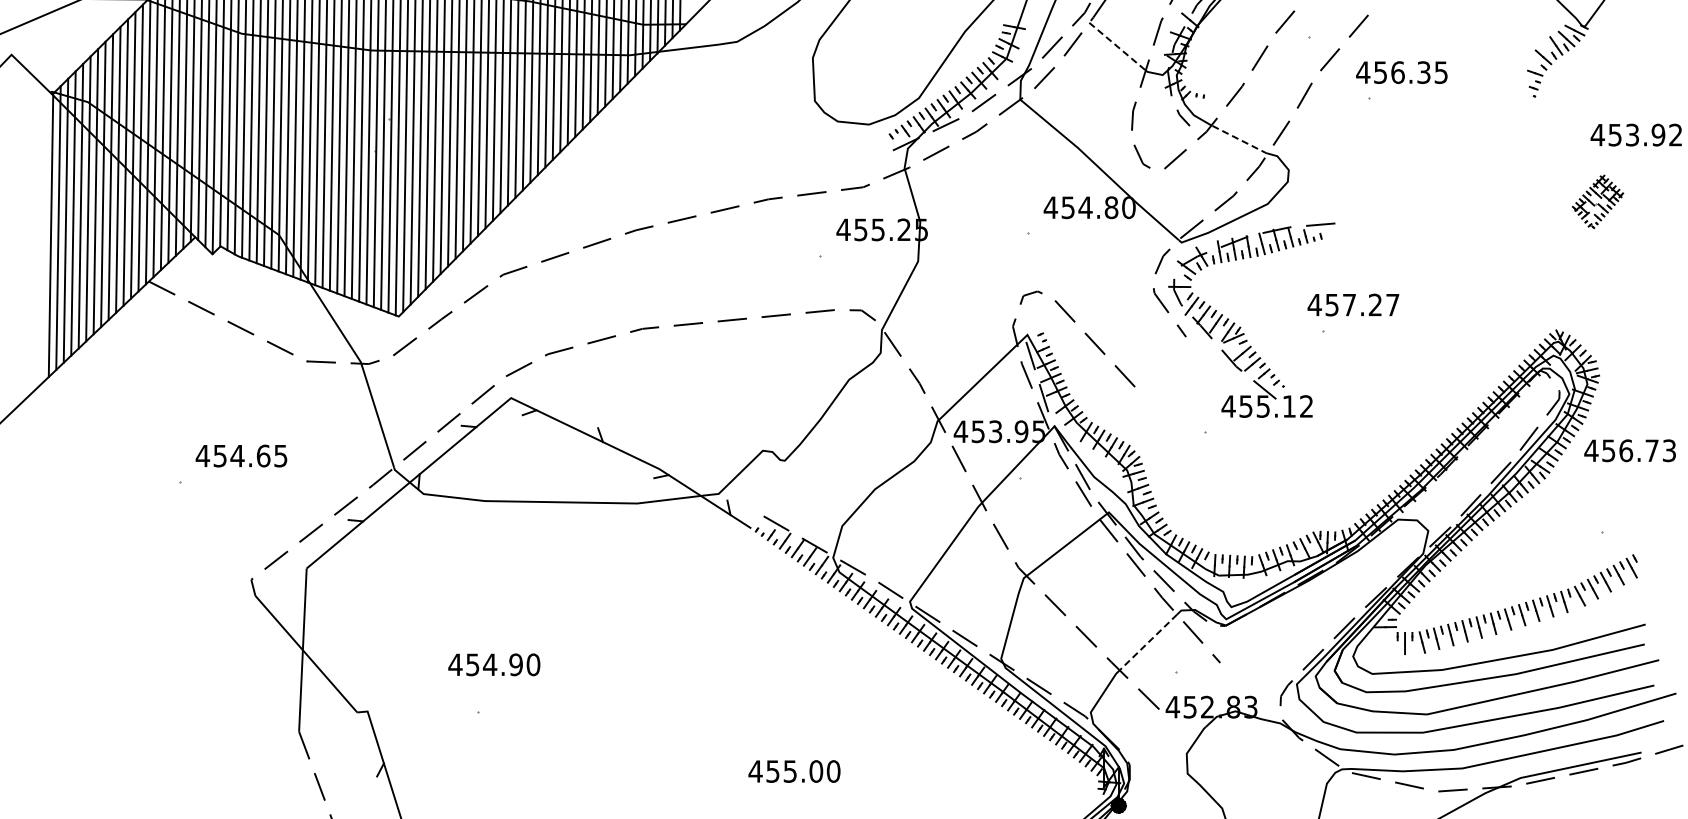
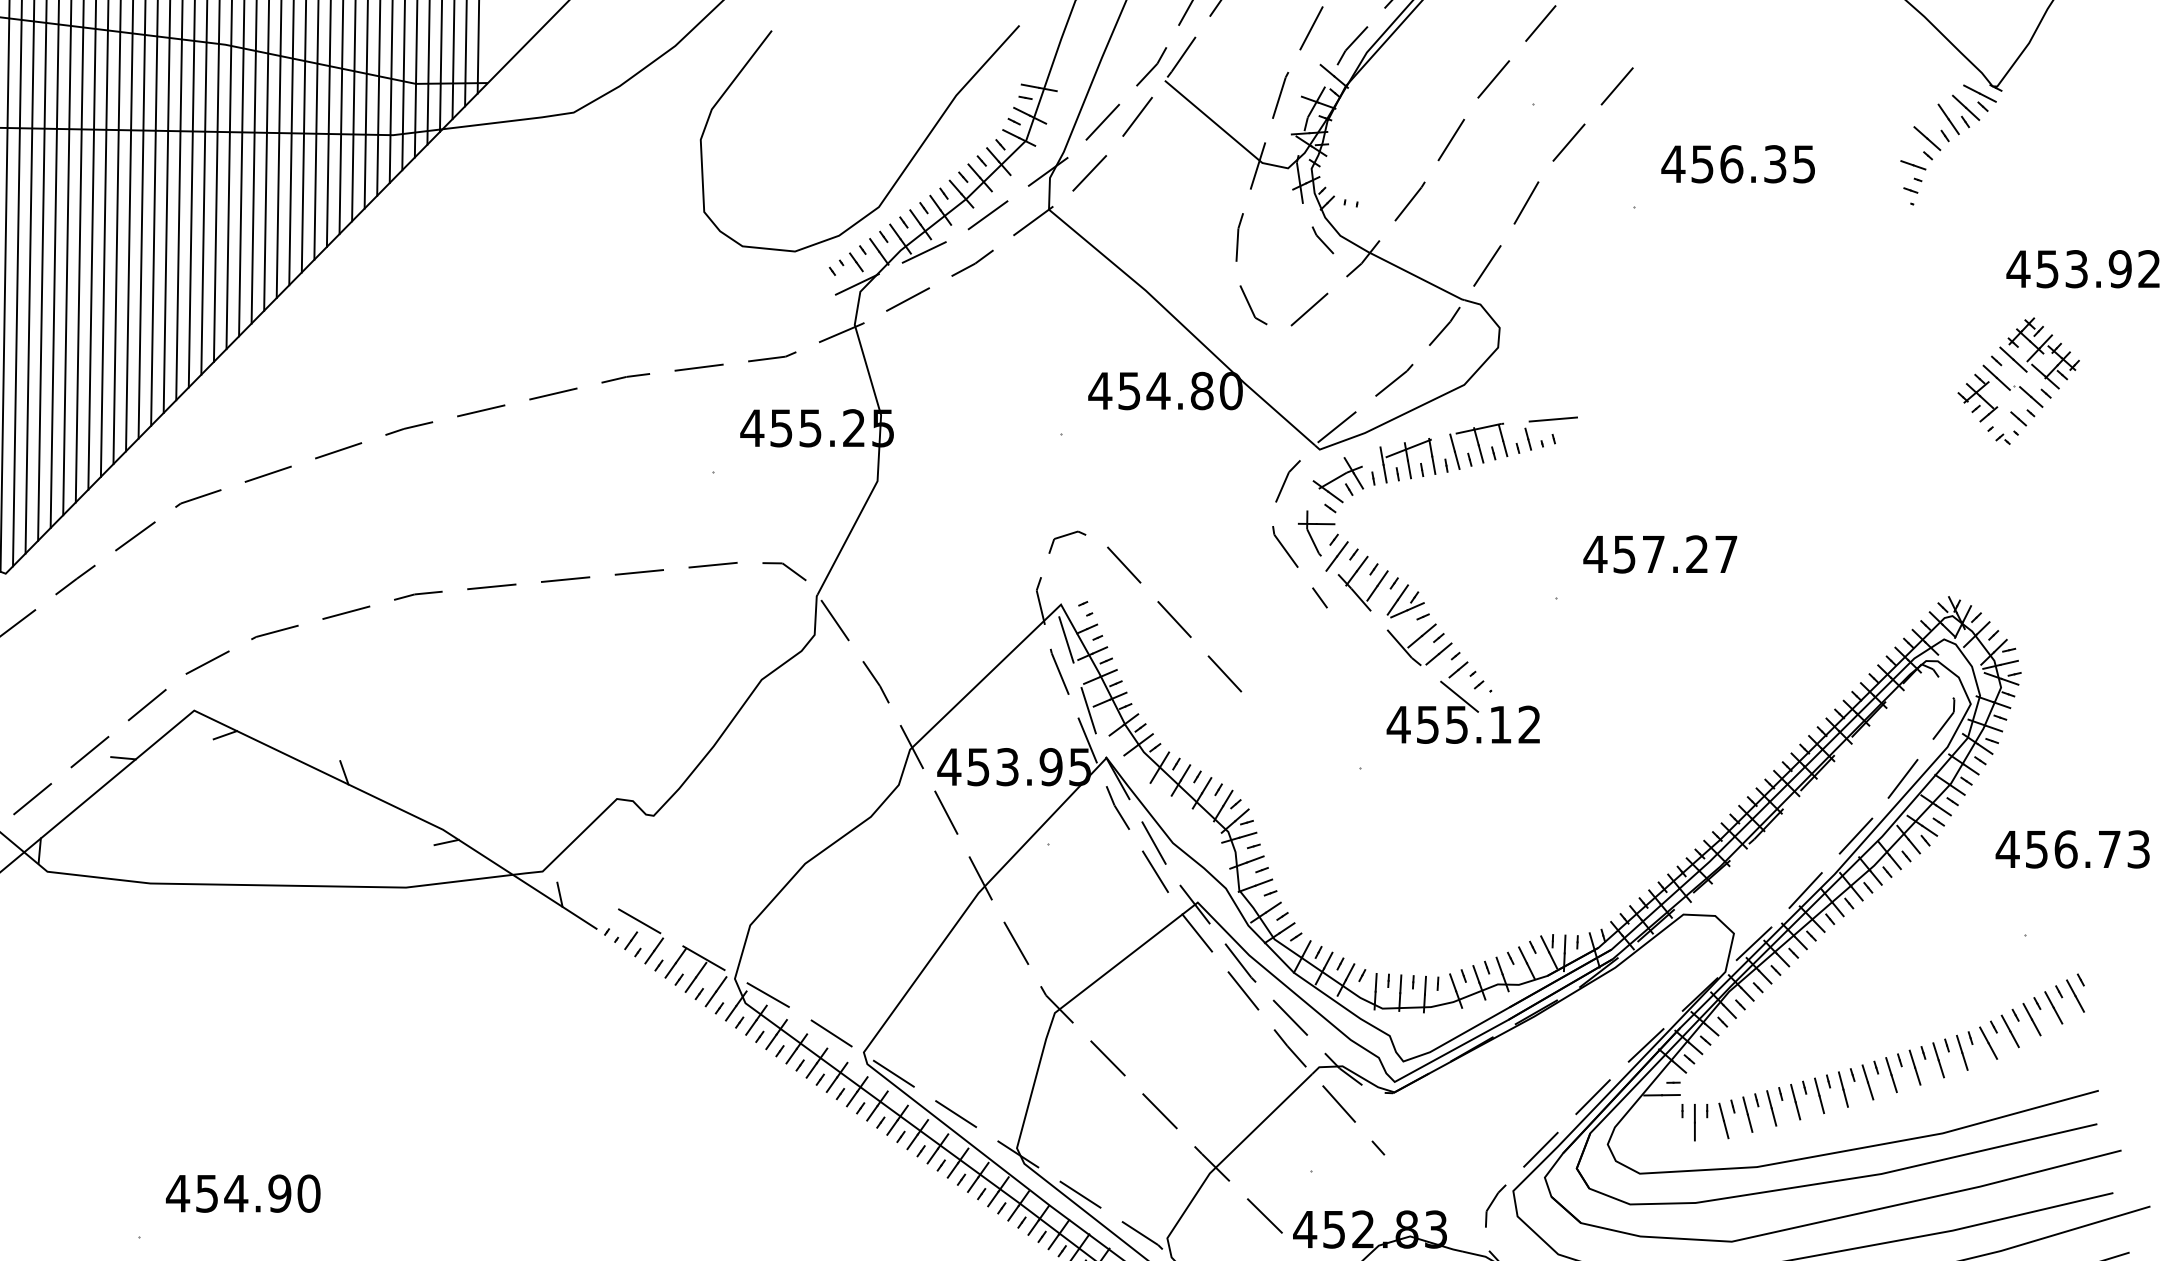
line: (1117, 46) -> (1212, 120), dashed -> solid
text: (1401, 72) -> (1737, 164), moved
line: (1239, 139) -> (1416, 276), dashed -> solid
part: (1597, 201) -> (2017, 380), size x1.43
text: (1353, 304) -> (1660, 553), moved
text: (1629, 450) -> (2071, 848), moved
line: (1148, 642) -> (1264, 1120), dashed -> solid
text: (494, 664) -> (243, 1193), moved

